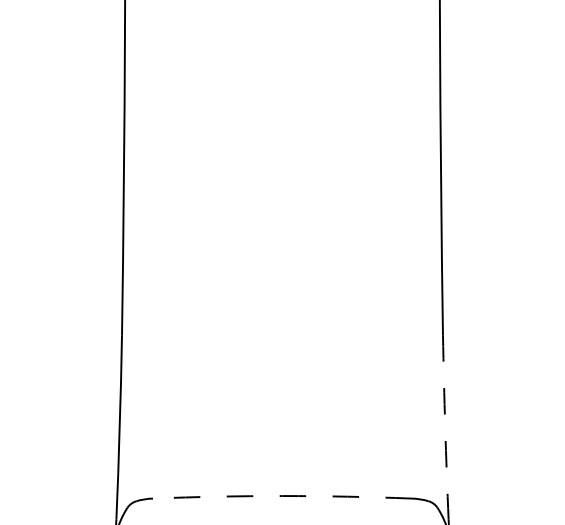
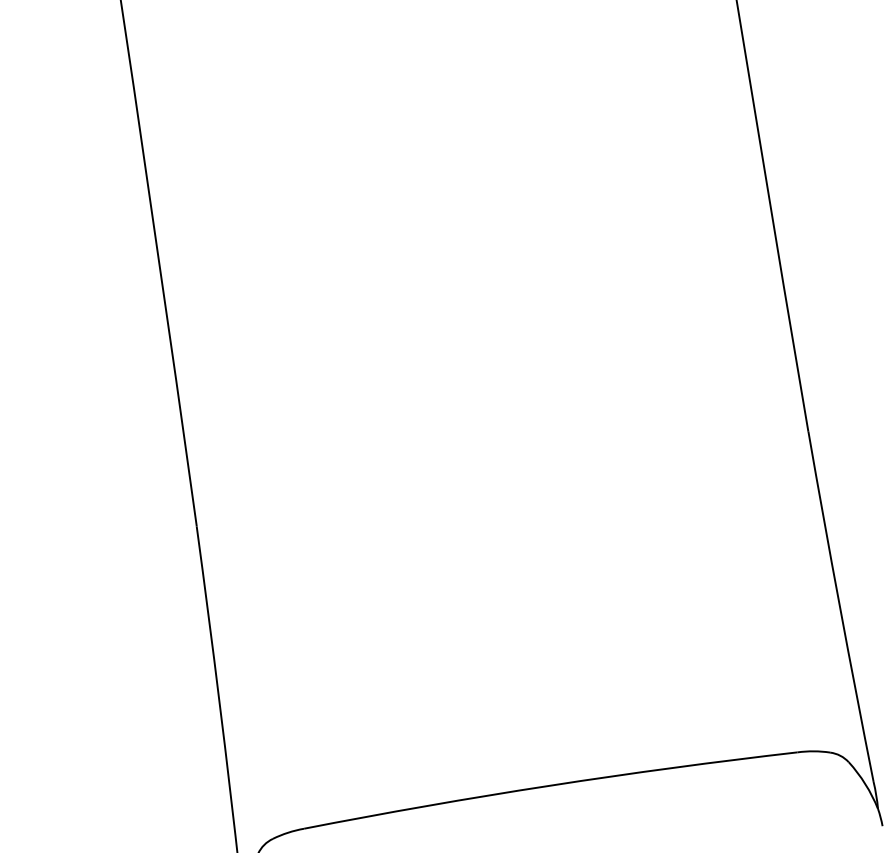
arc: (445, 427) -> (840, 606), dashed -> solid
arc: (282, 496) -> (550, 786), dashed -> solid

